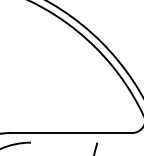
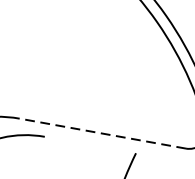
line: (71, 133) -> (102, 134), solid -> dashed

